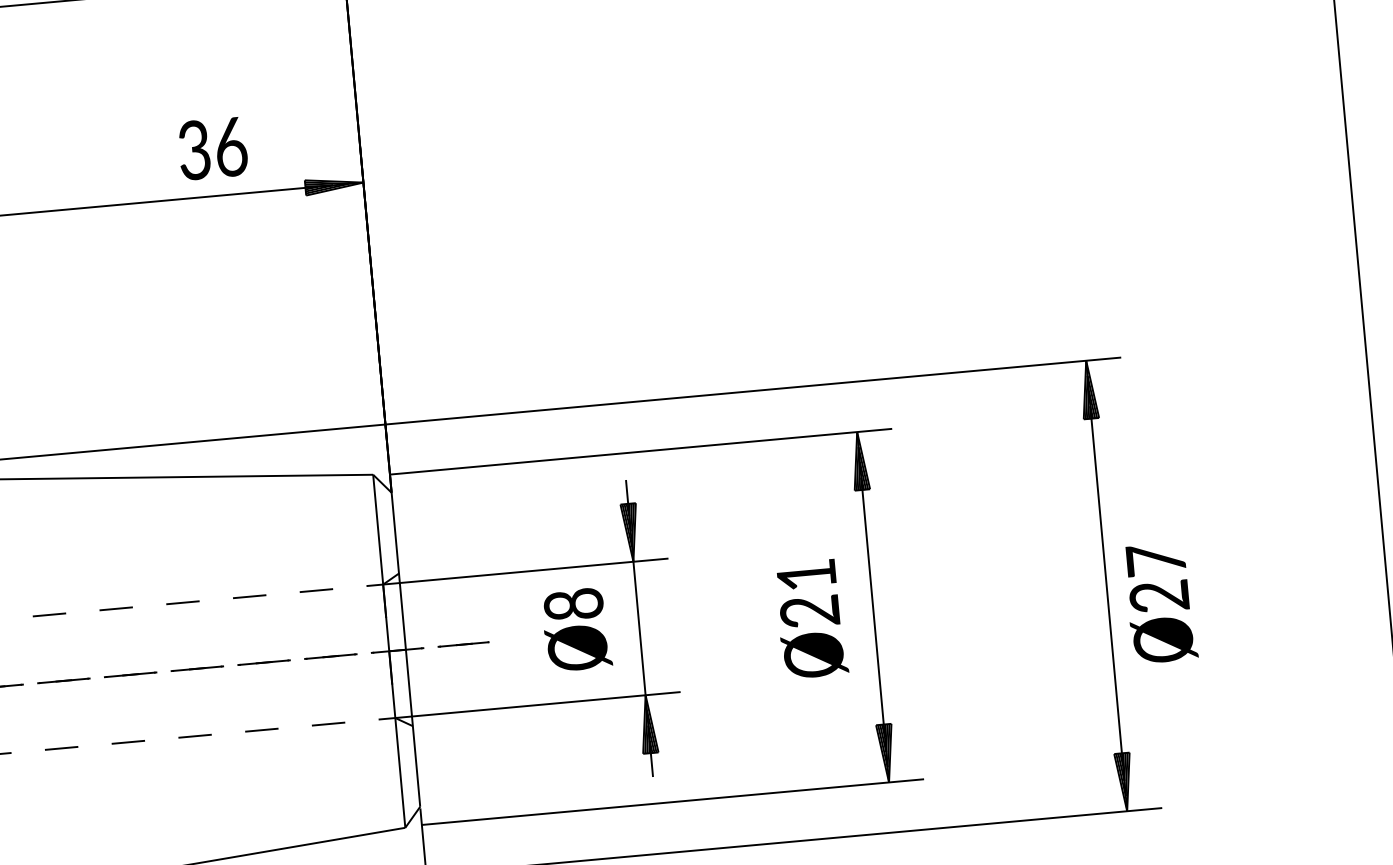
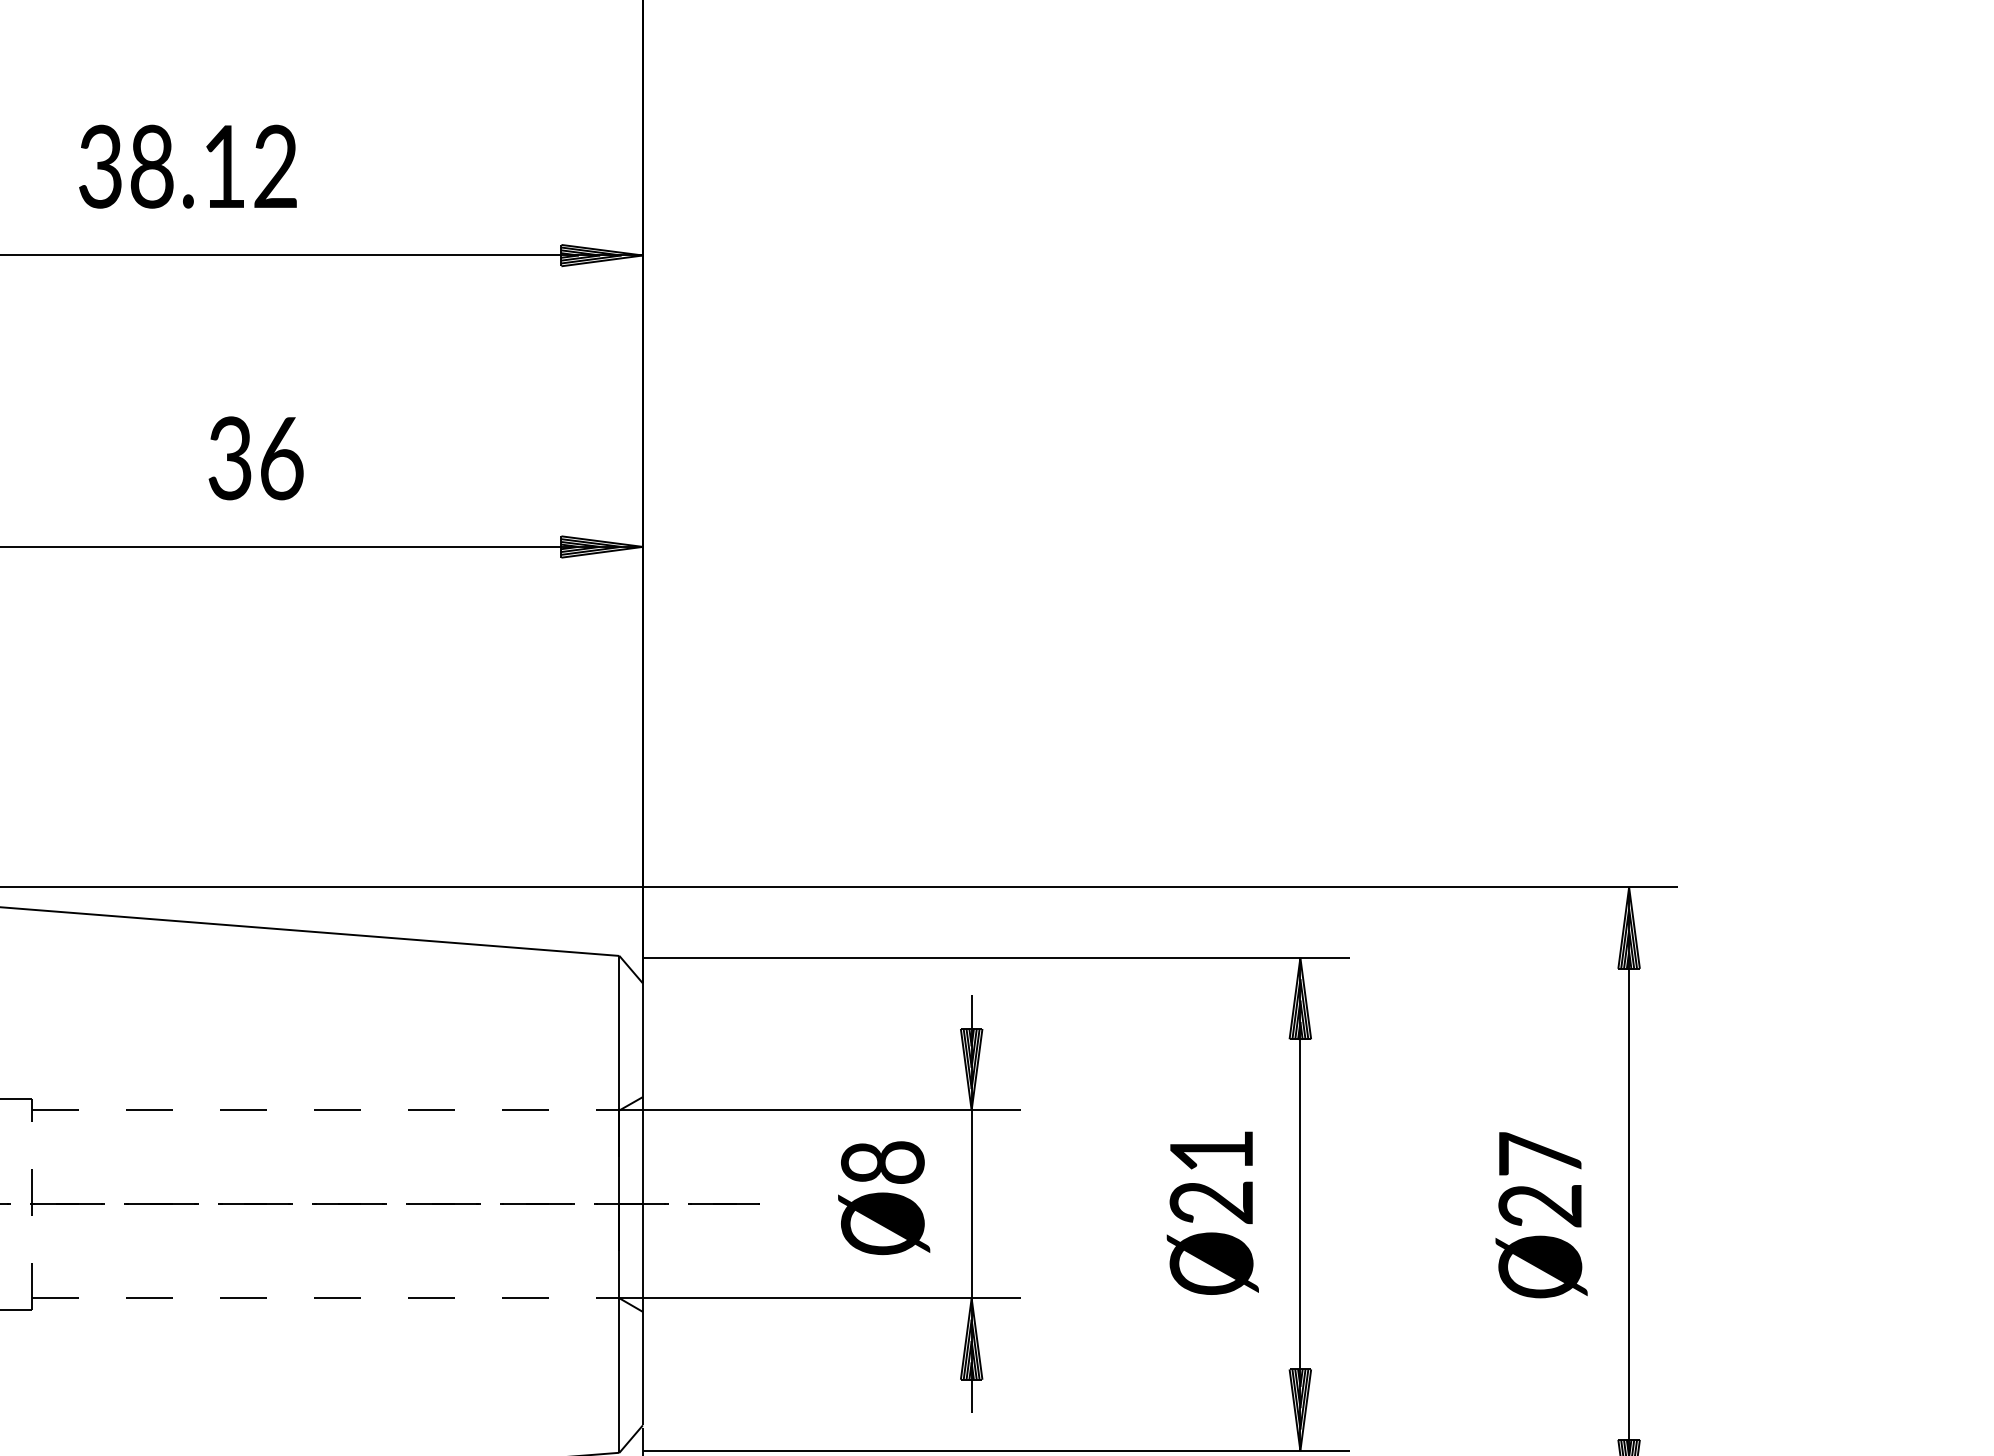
text: (212, 148) -> (255, 458), moved
text: (1160, 603) -> (1541, 1215), moved

